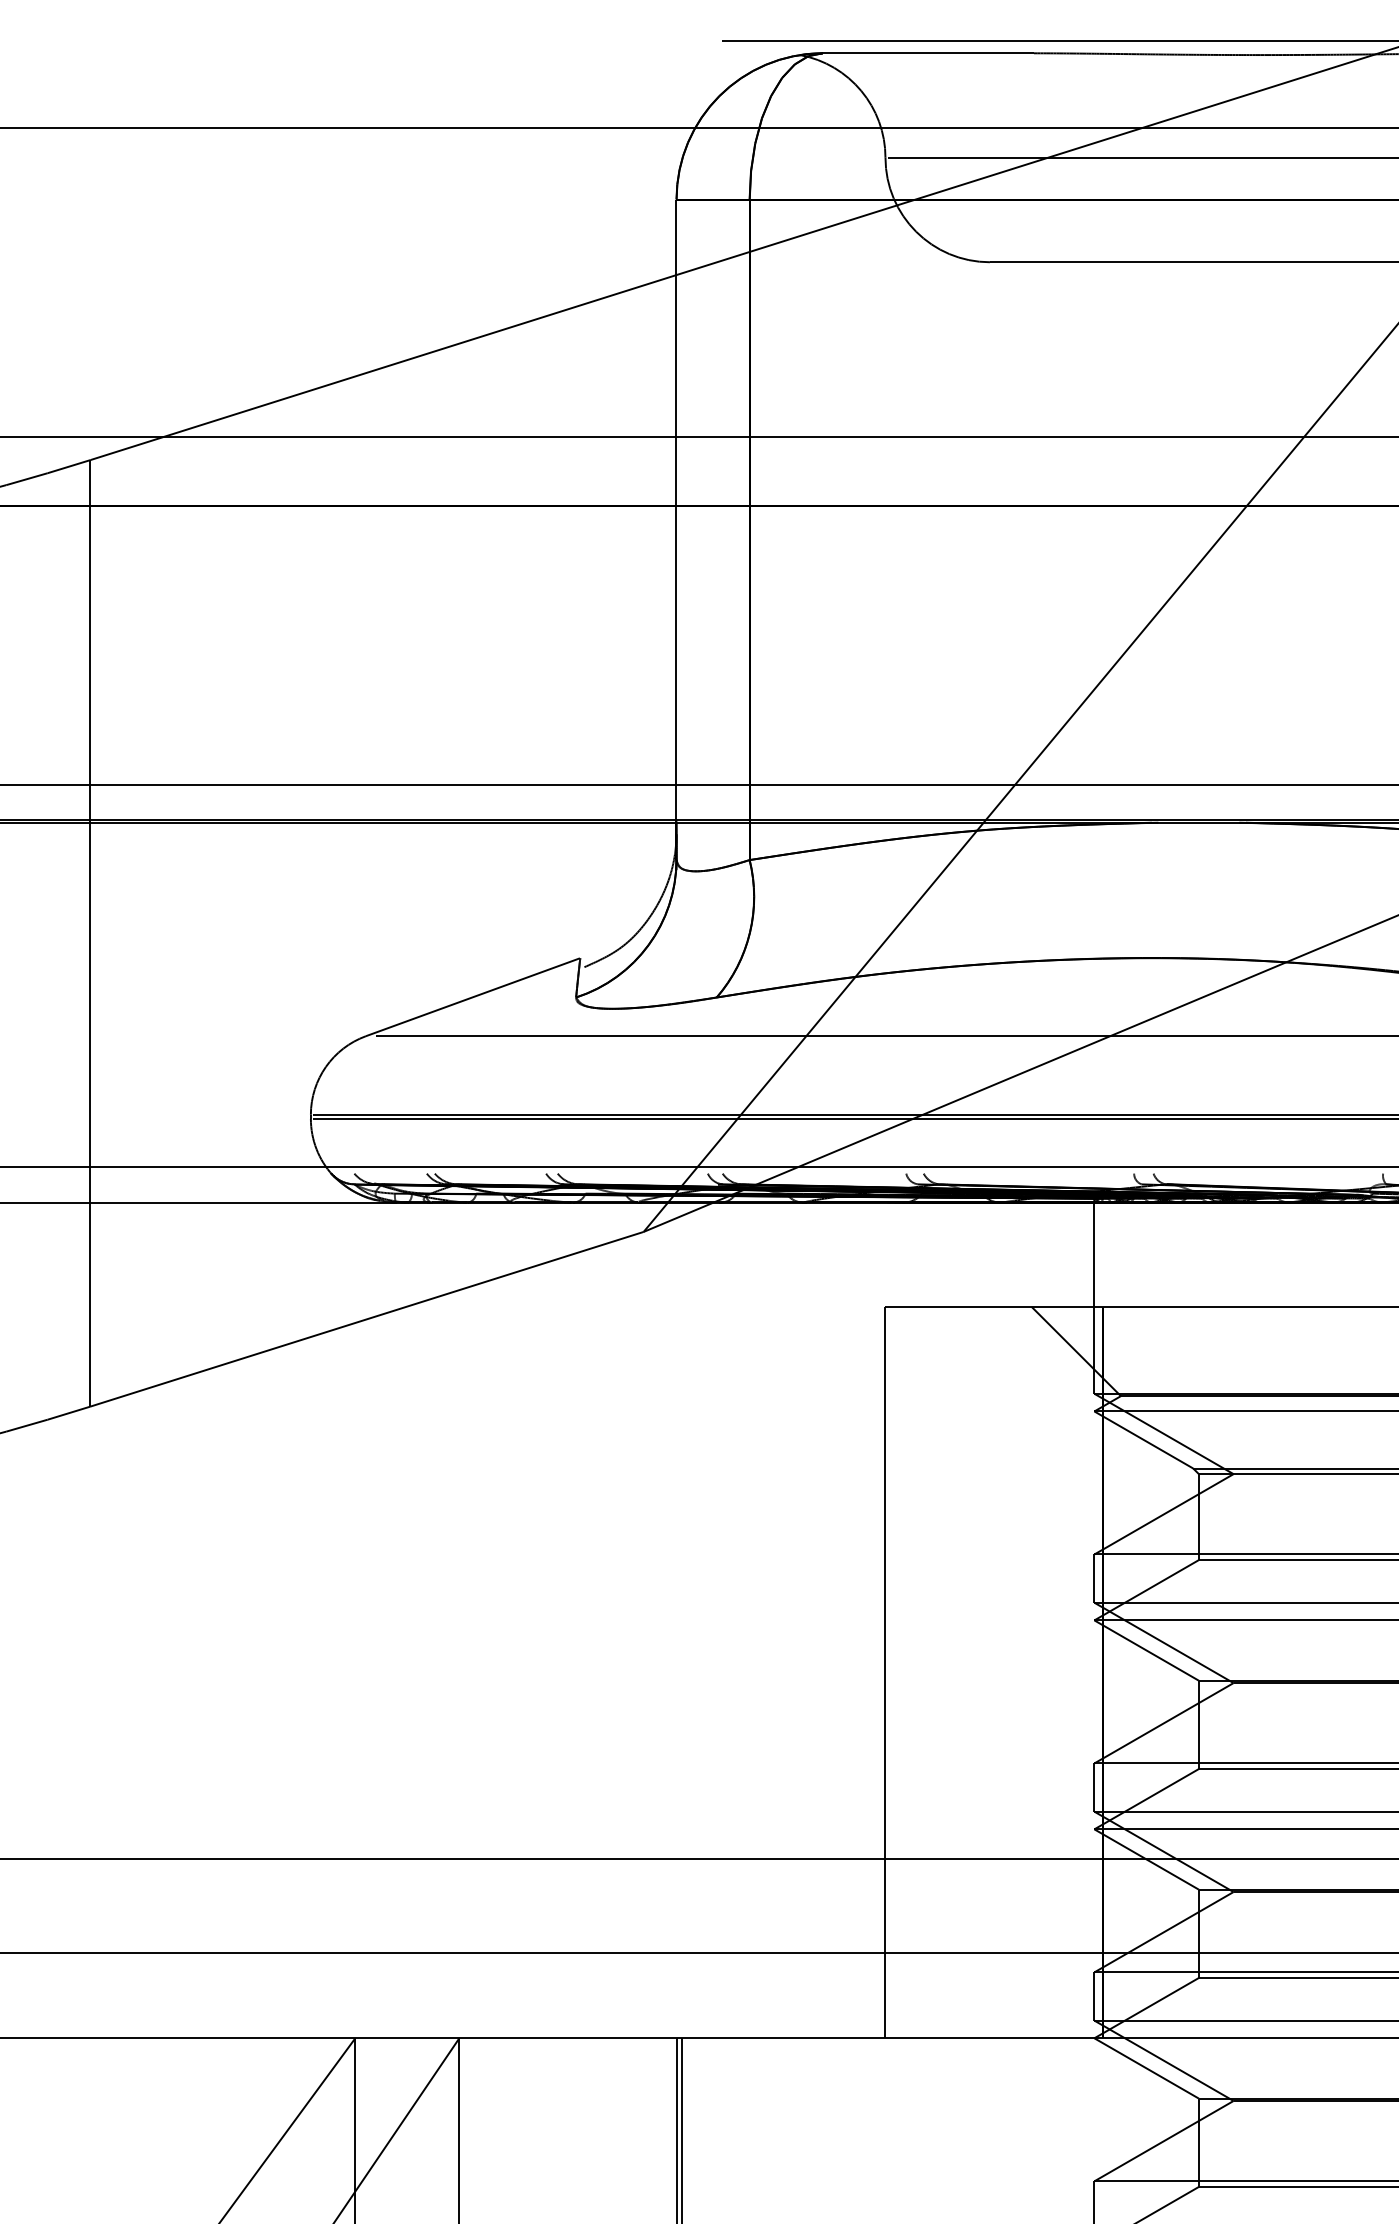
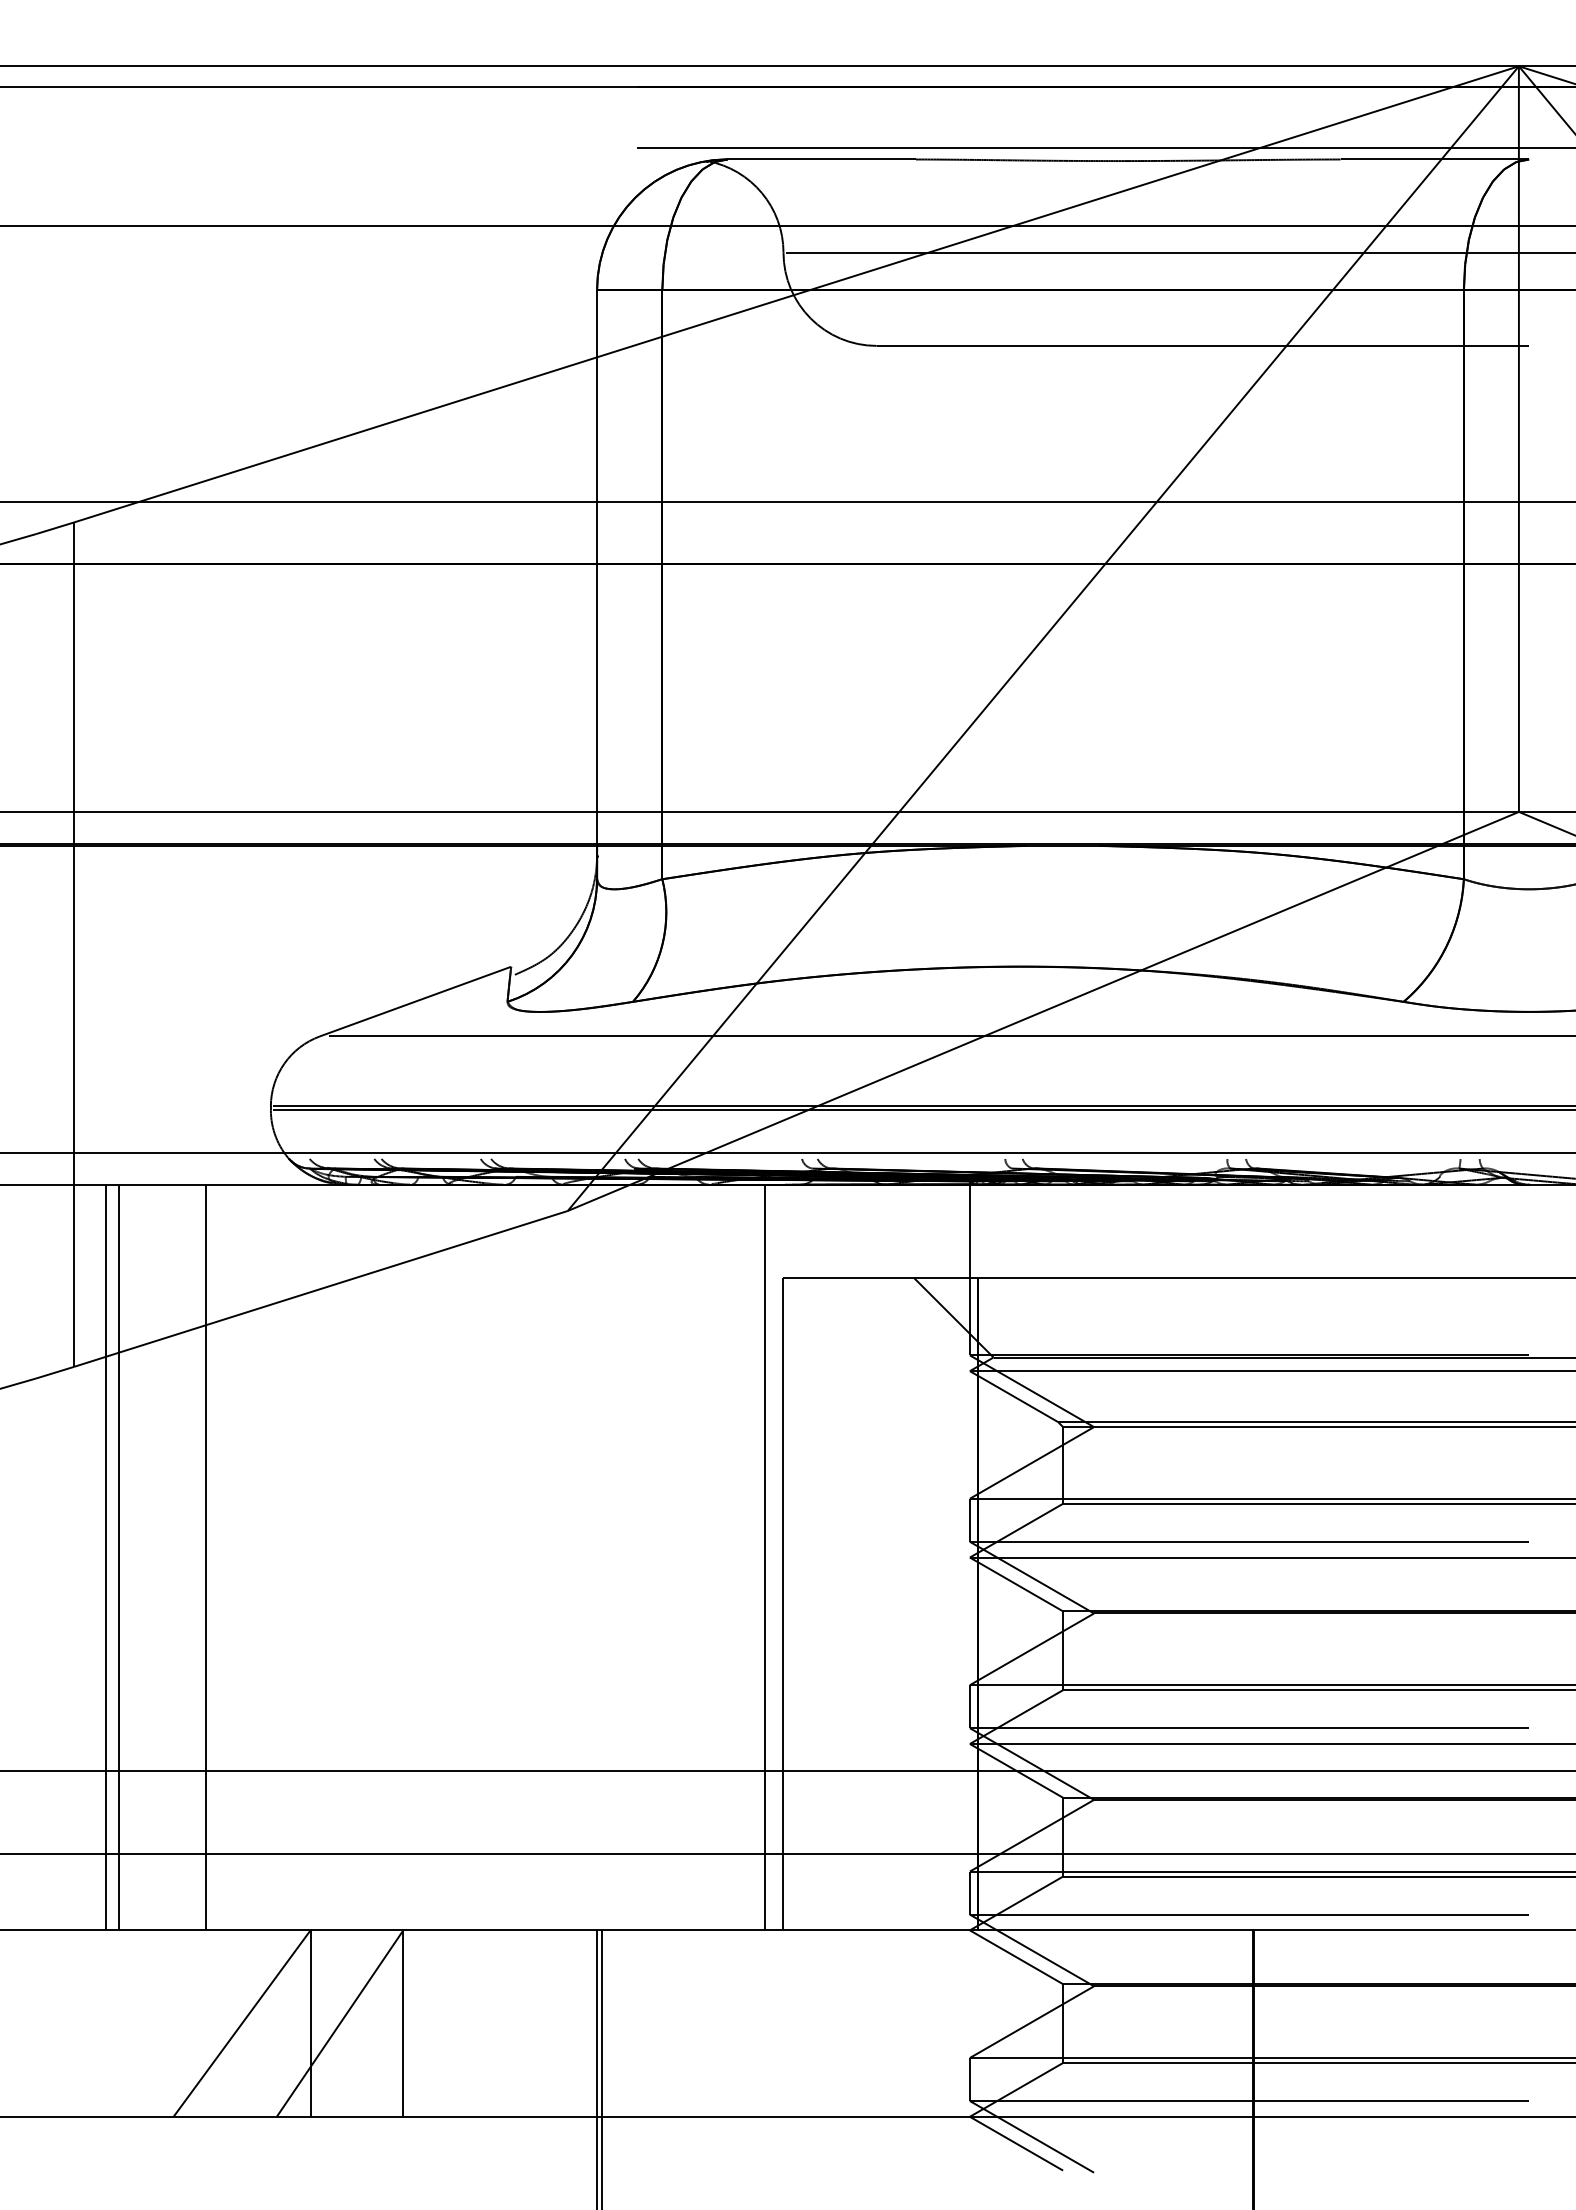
line: (125, 1620) -> (105, 1557), added
line: (140, 1620) -> (118, 1557), added
line: (238, 1620) -> (206, 1557), added
line: (864, 1620) -> (764, 1557), added

